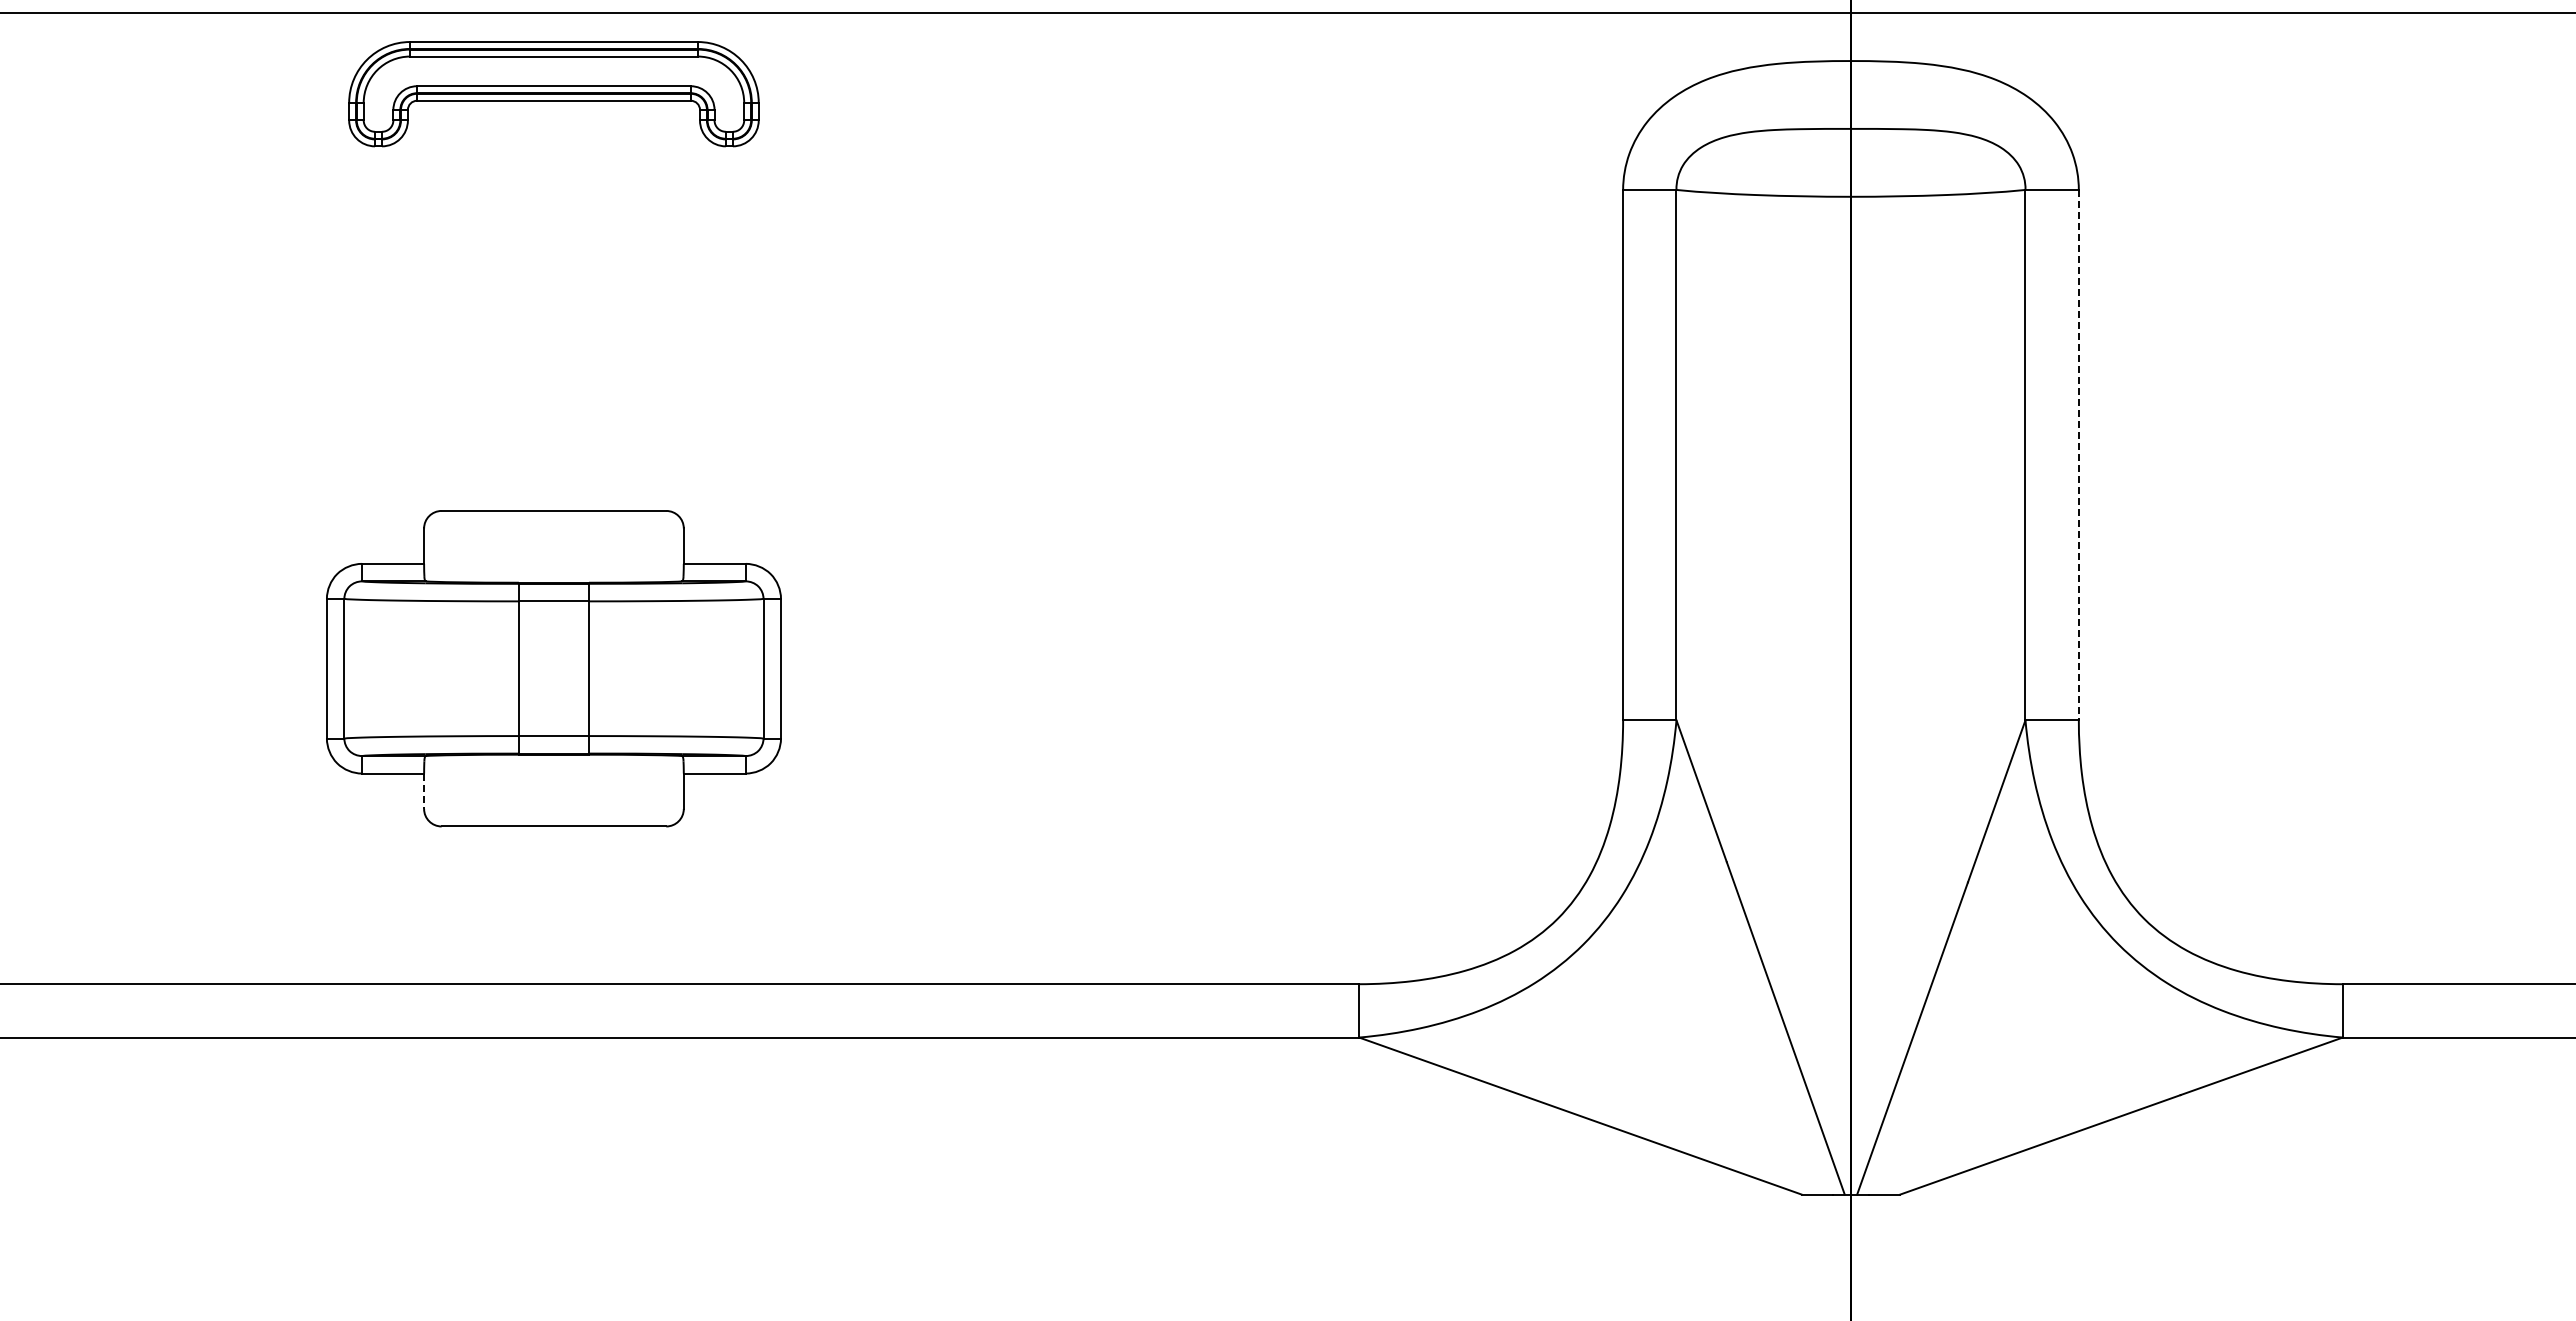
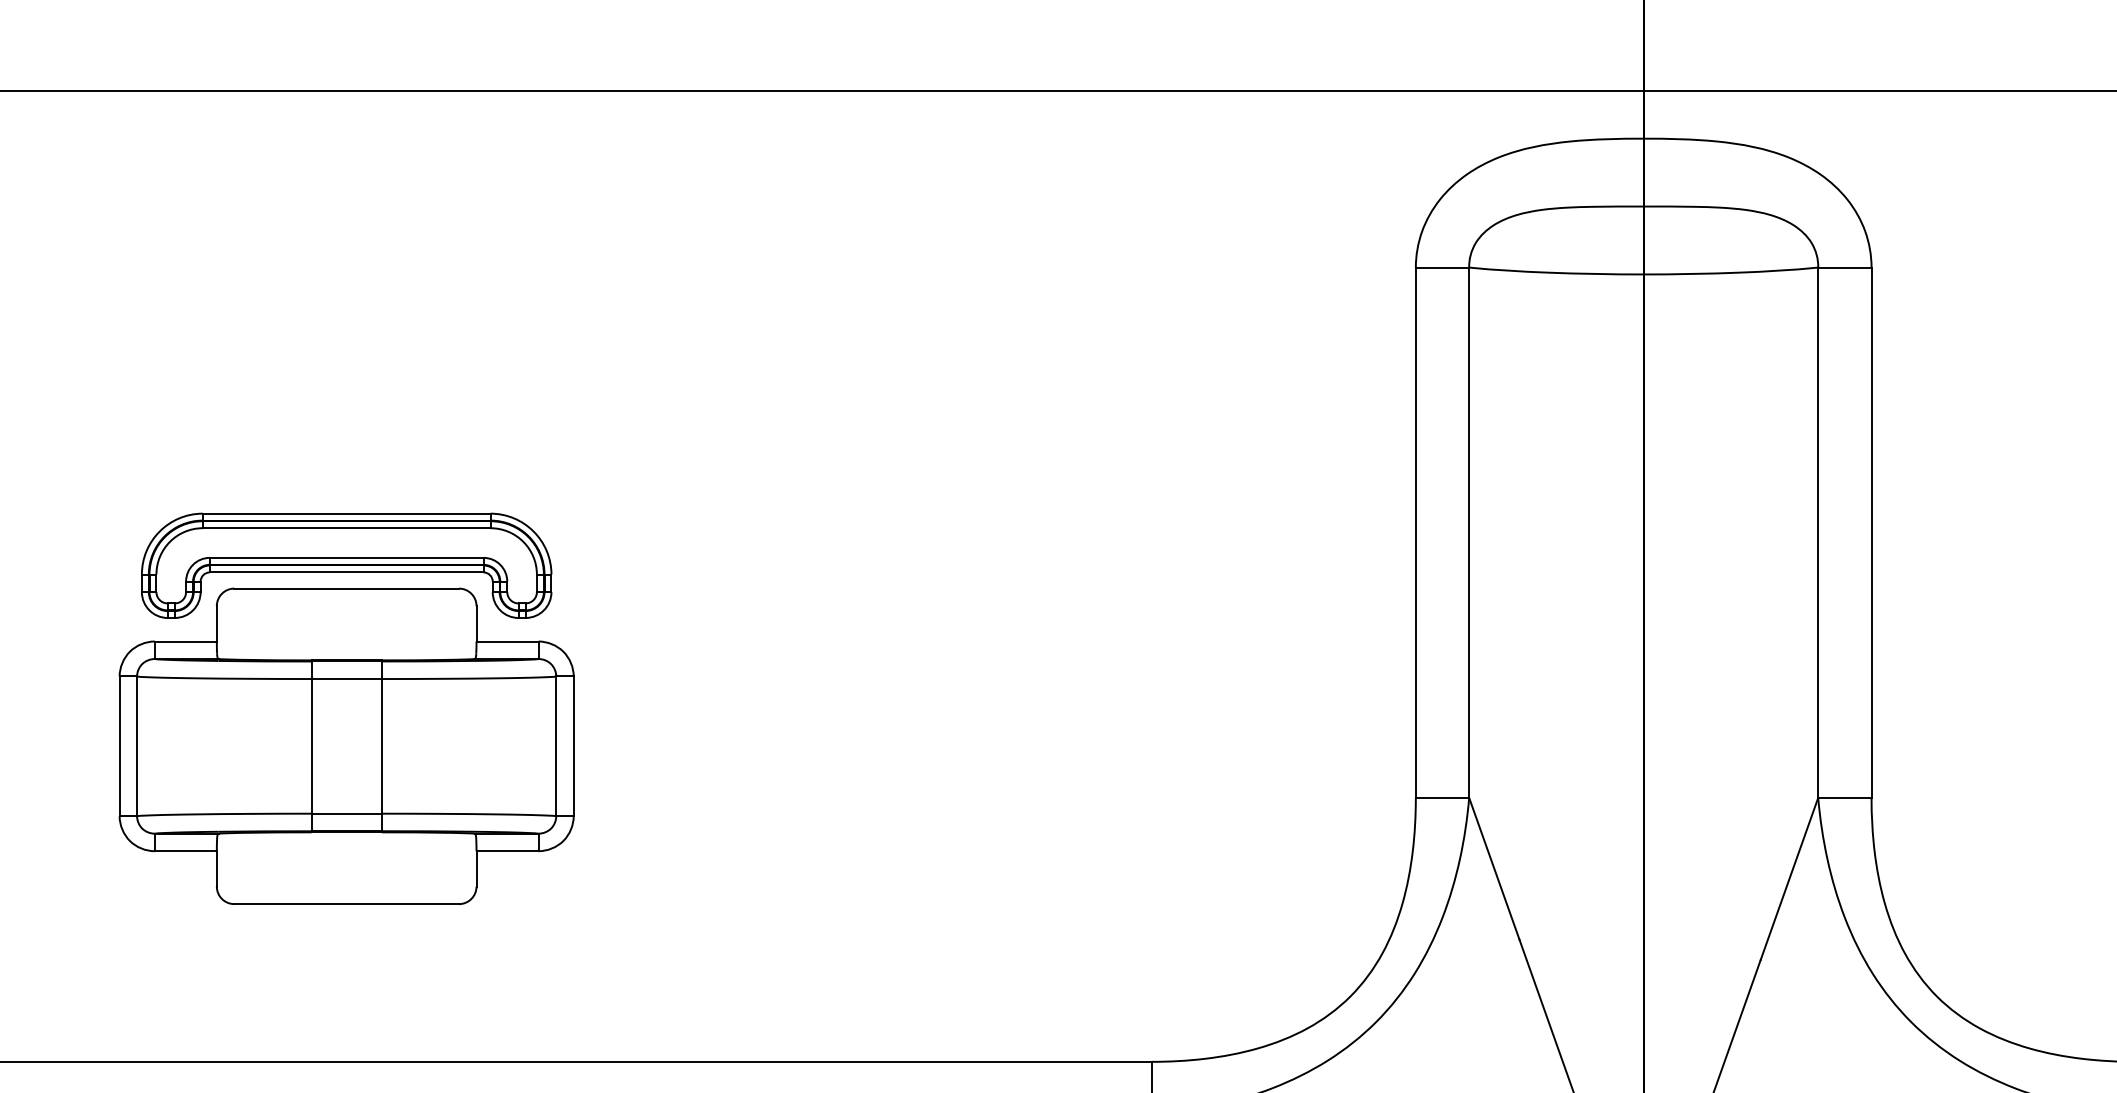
part: (553, 94) -> (346, 566), moved
line: (2078, 455) -> (1871, 533), dashed -> solid
line: (424, 791) -> (217, 869), dashed -> solid

